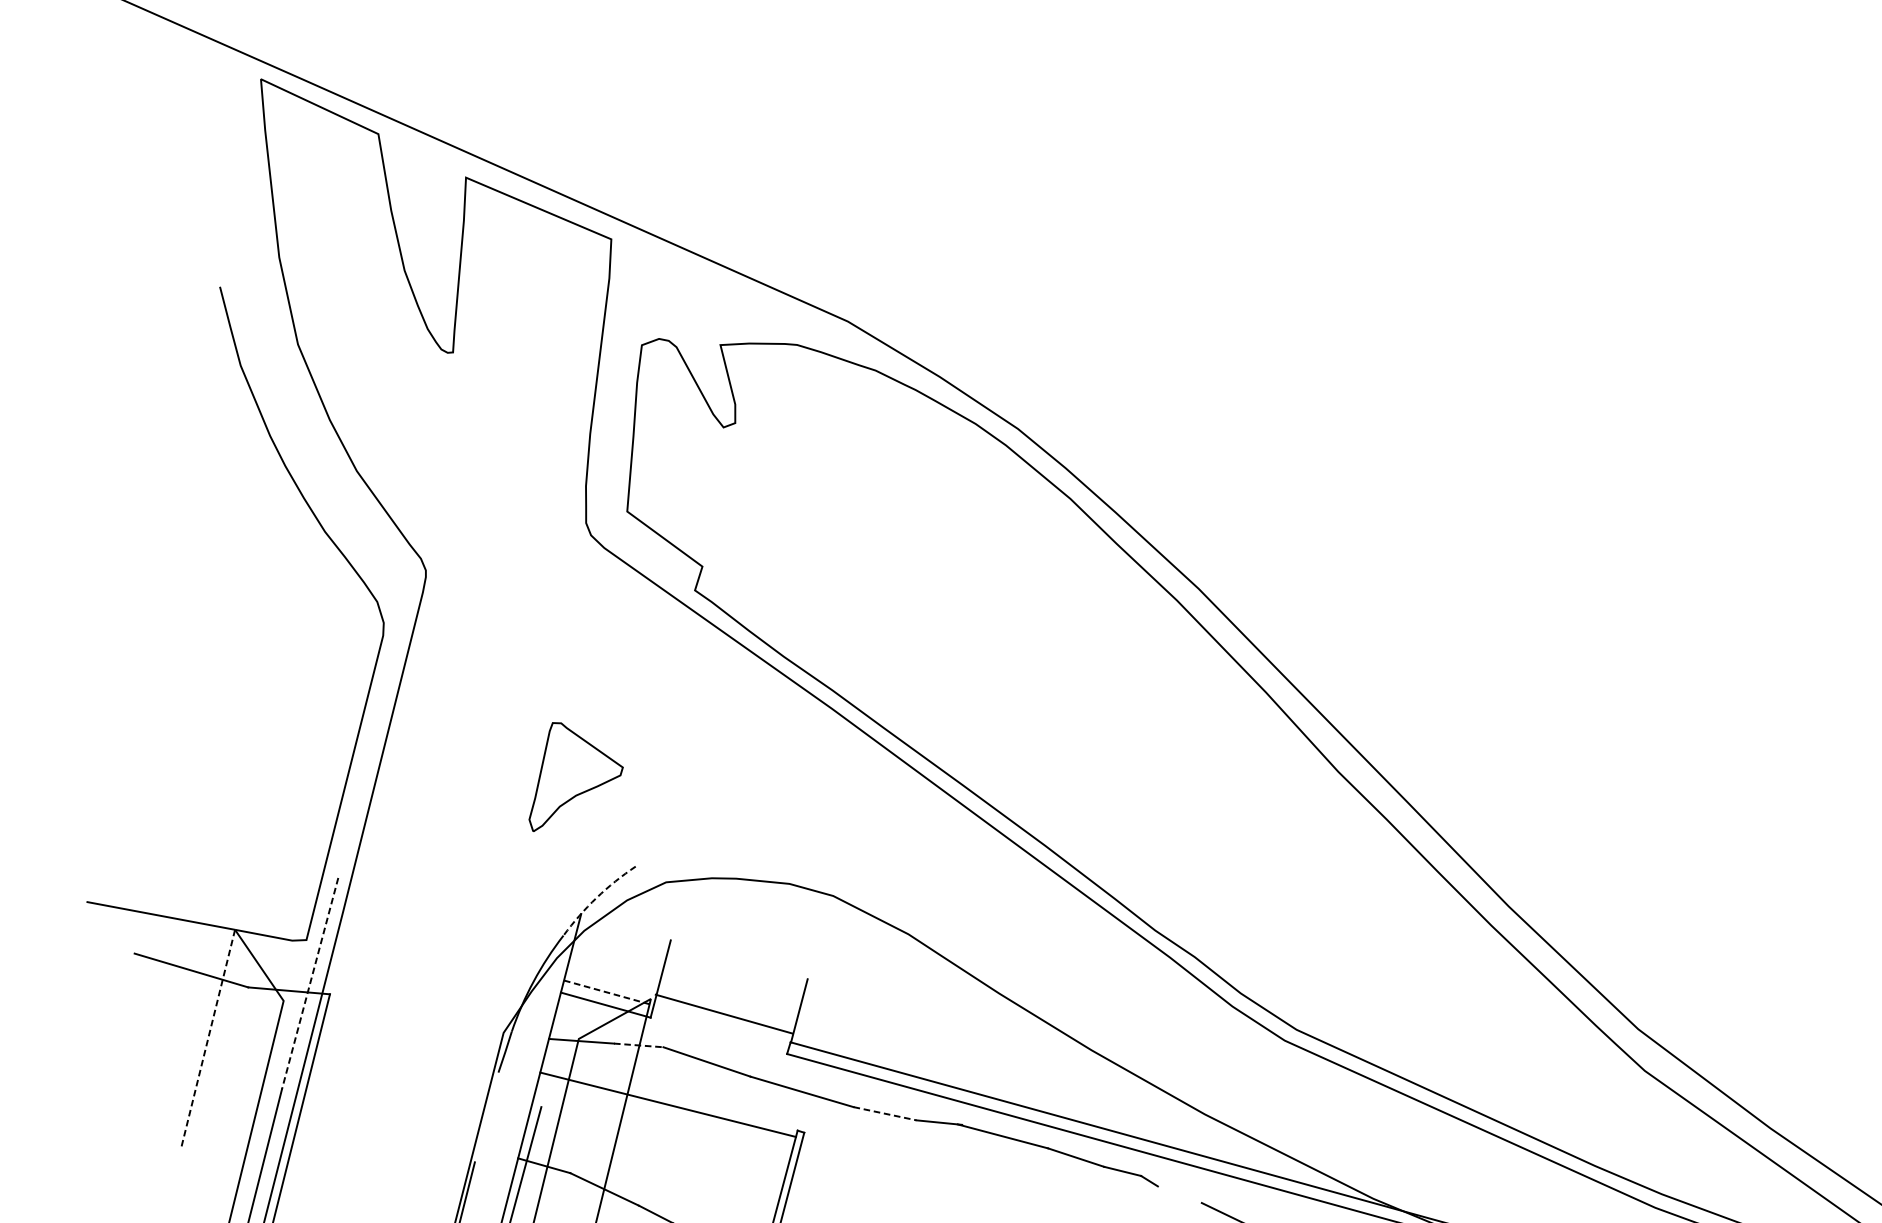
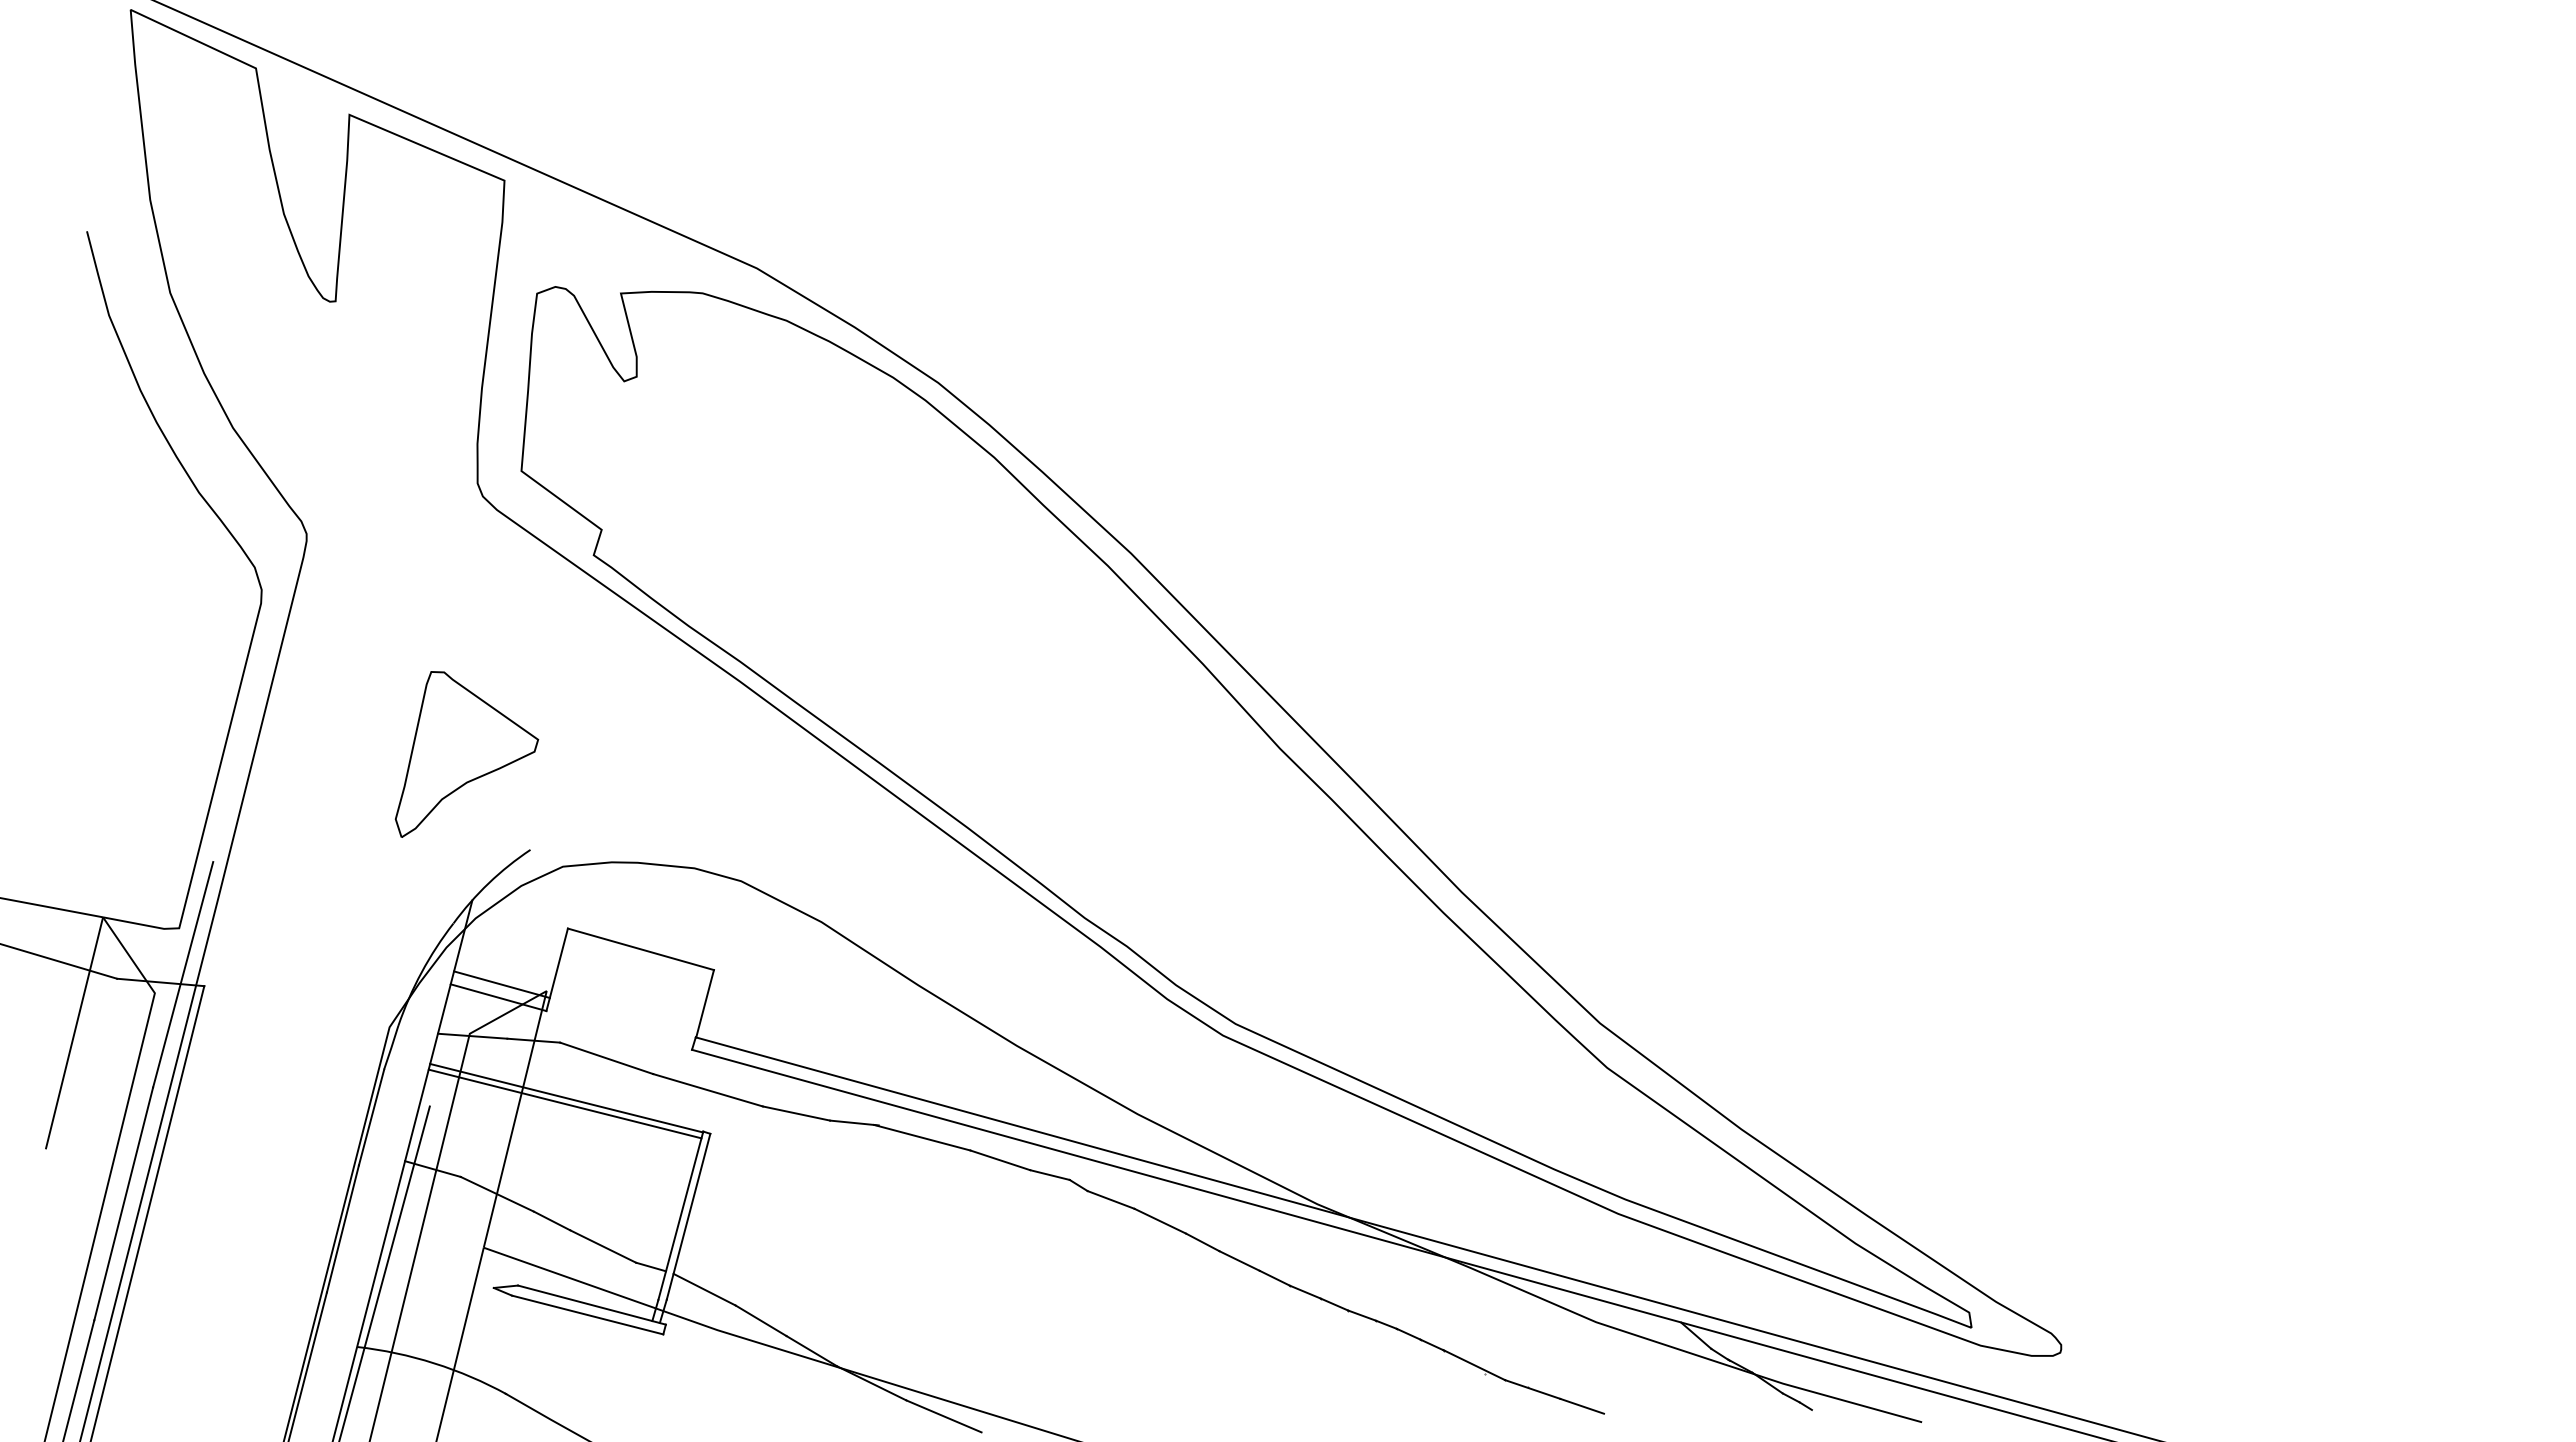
part: (575, 777) -> (466, 754), size x1.43
arc: (596, 898) -> (488, 883), dashed -> solid
line: (310, 983) -> (183, 974), dashed -> solid
line: (608, 992) -> (501, 984), dashed -> solid
line: (723, 1014) -> (640, 949), moved
line: (208, 1038) -> (74, 1033), dashed -> solid
line: (639, 1045) -> (534, 1040), dashed -> solid
line: (669, 1098) -> (566, 1097), added
line: (885, 1113) -> (797, 1113), dashed -> solid
line: (486, 1117) -> (371, 1117), added
line: (1179, 1194) -> (1110, 1199), added

